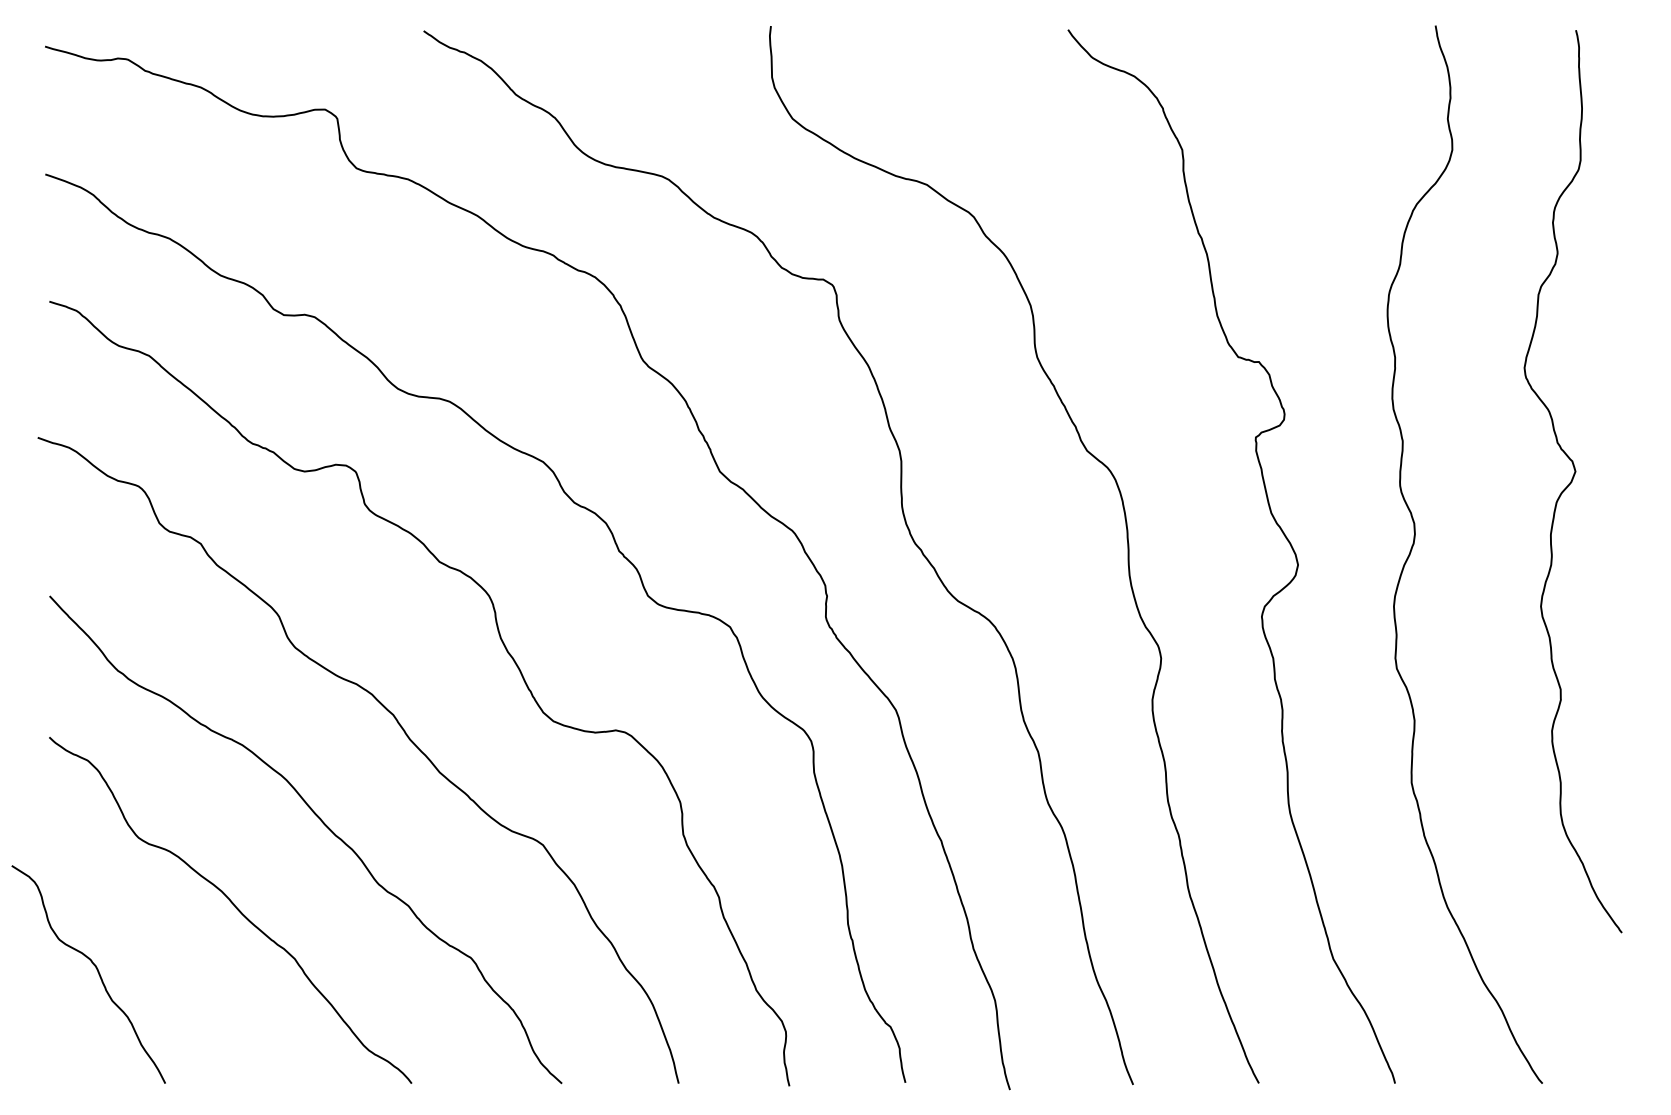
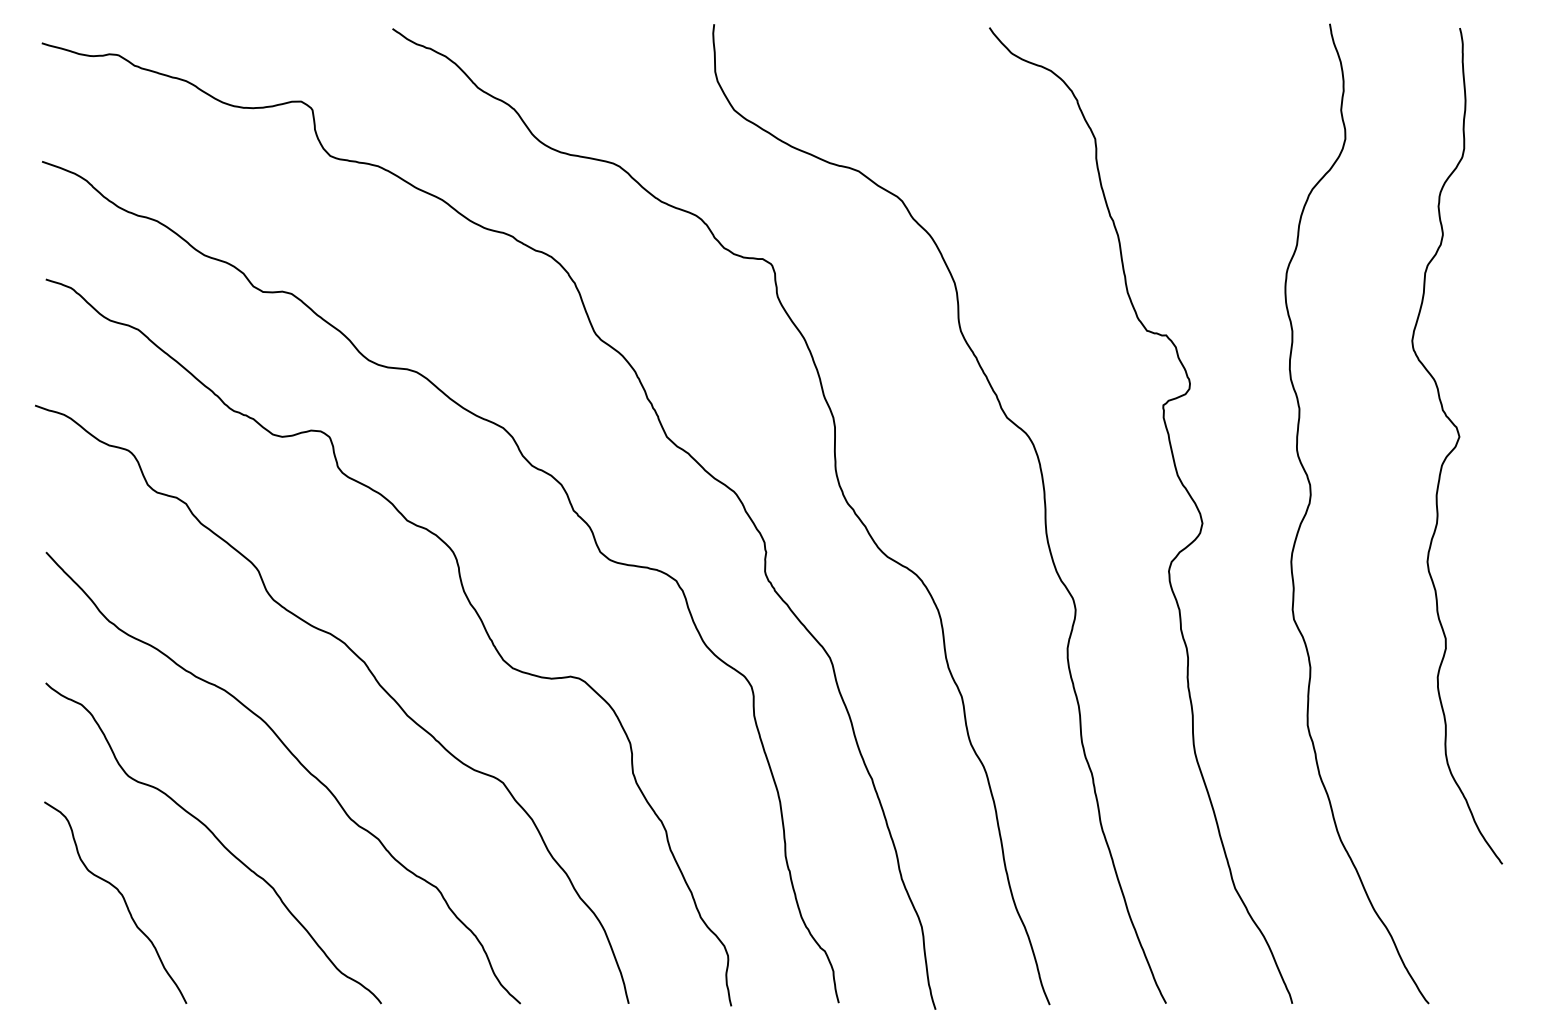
curve: (95, 968) -> (121, 897), moved

